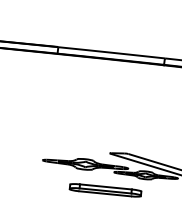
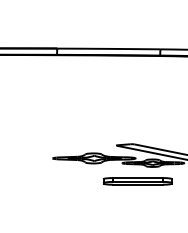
part: (105, 190) -> (137, 181), moved

